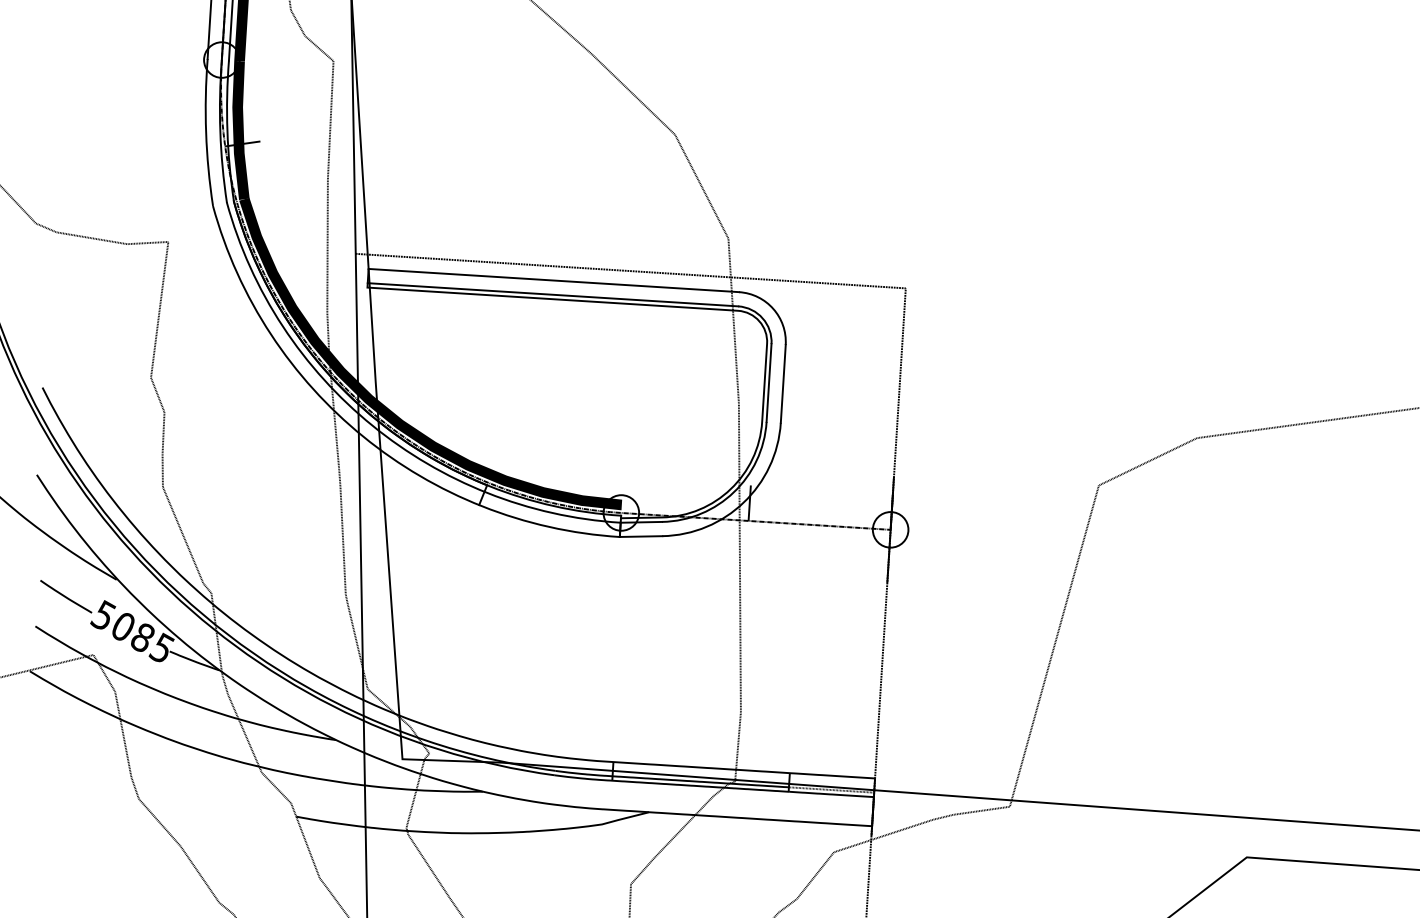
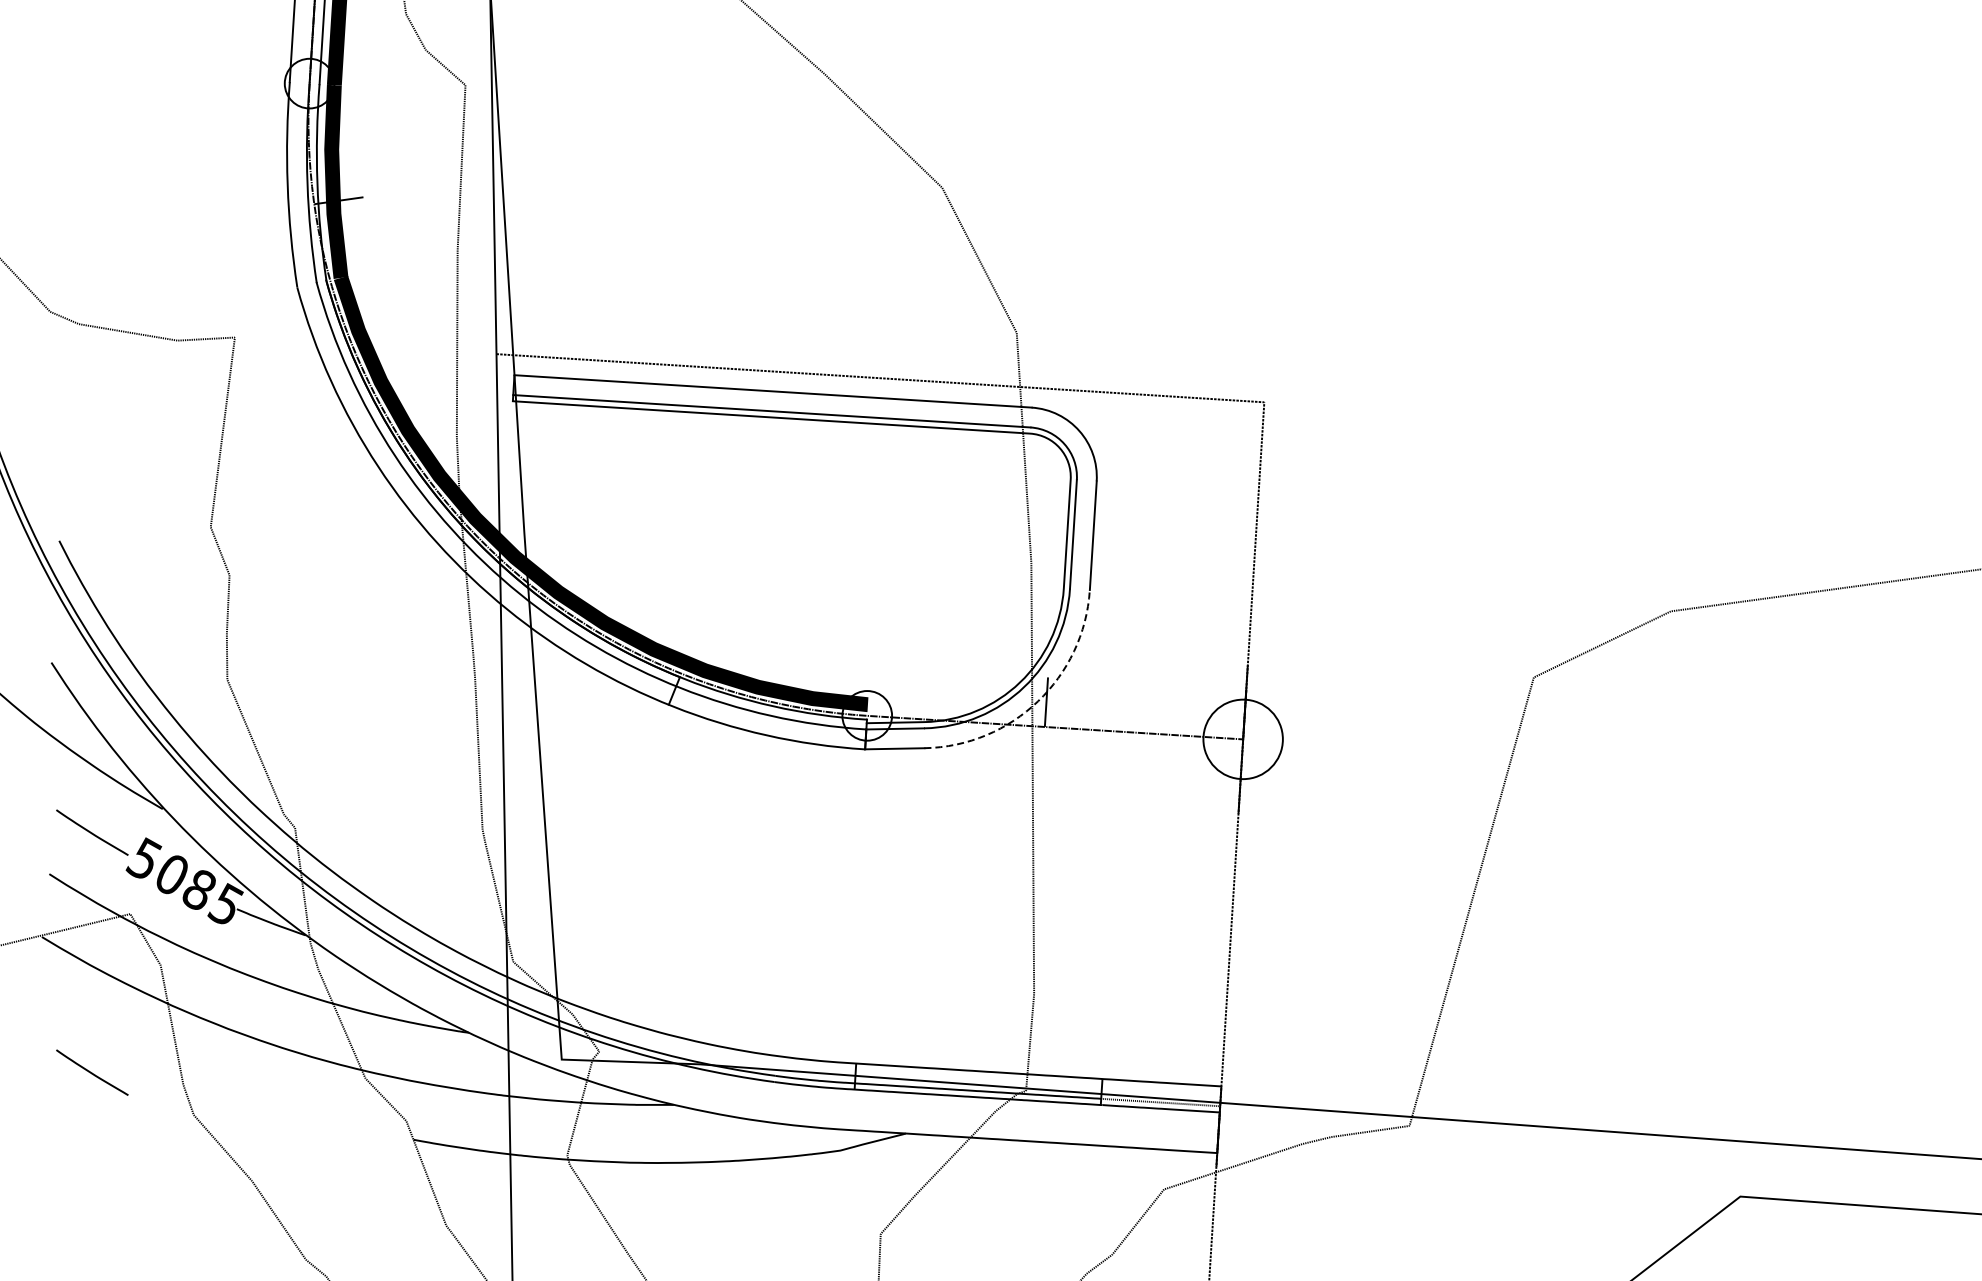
arc: (744, 502) -> (1038, 701), solid -> dashed
circle: (890, 529) -> (1243, 739), size x1.6
line: (66, 768) -> (92, 1072), added

